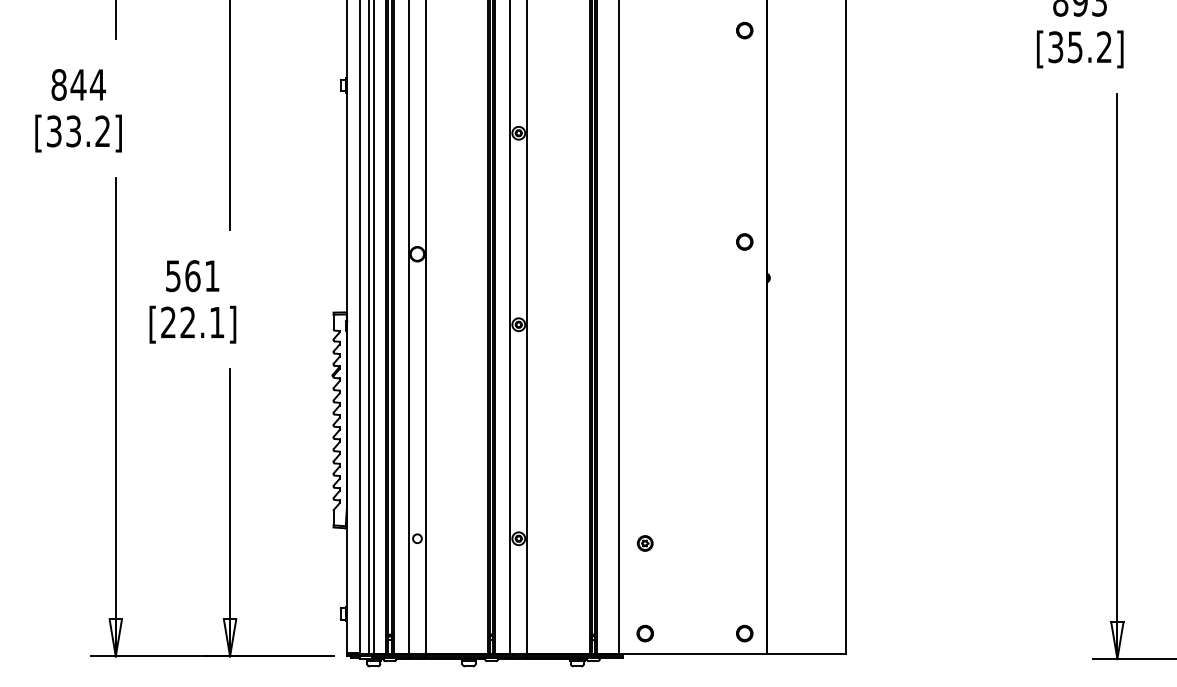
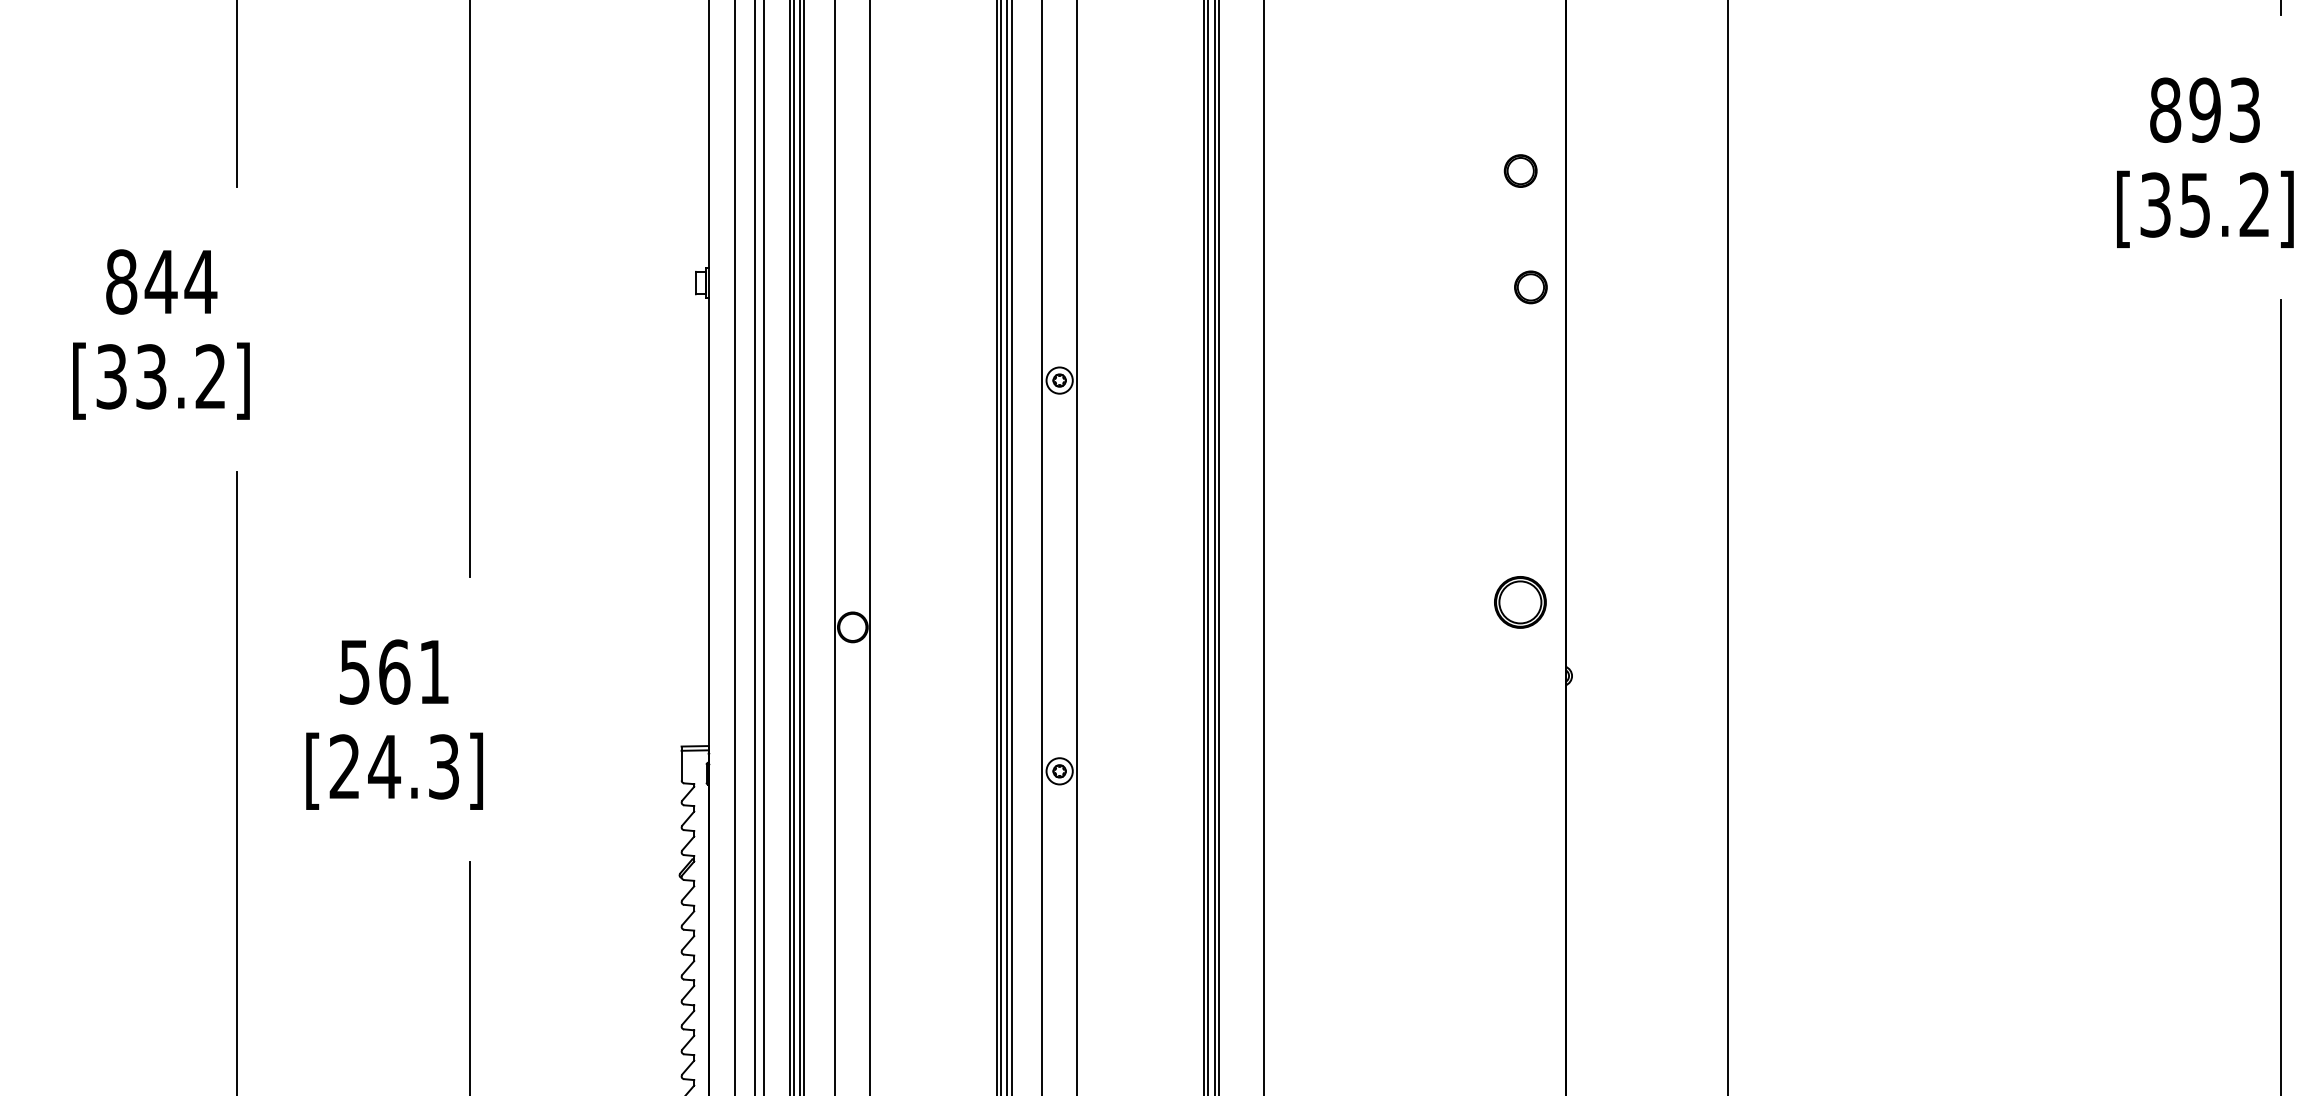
part: (749, 87) -> (1530, 287), added
circle: (744, 241) -> (1520, 601), size x1.6
text: (201, 322) -> (412, 766), [22.1] -> [24.3]

